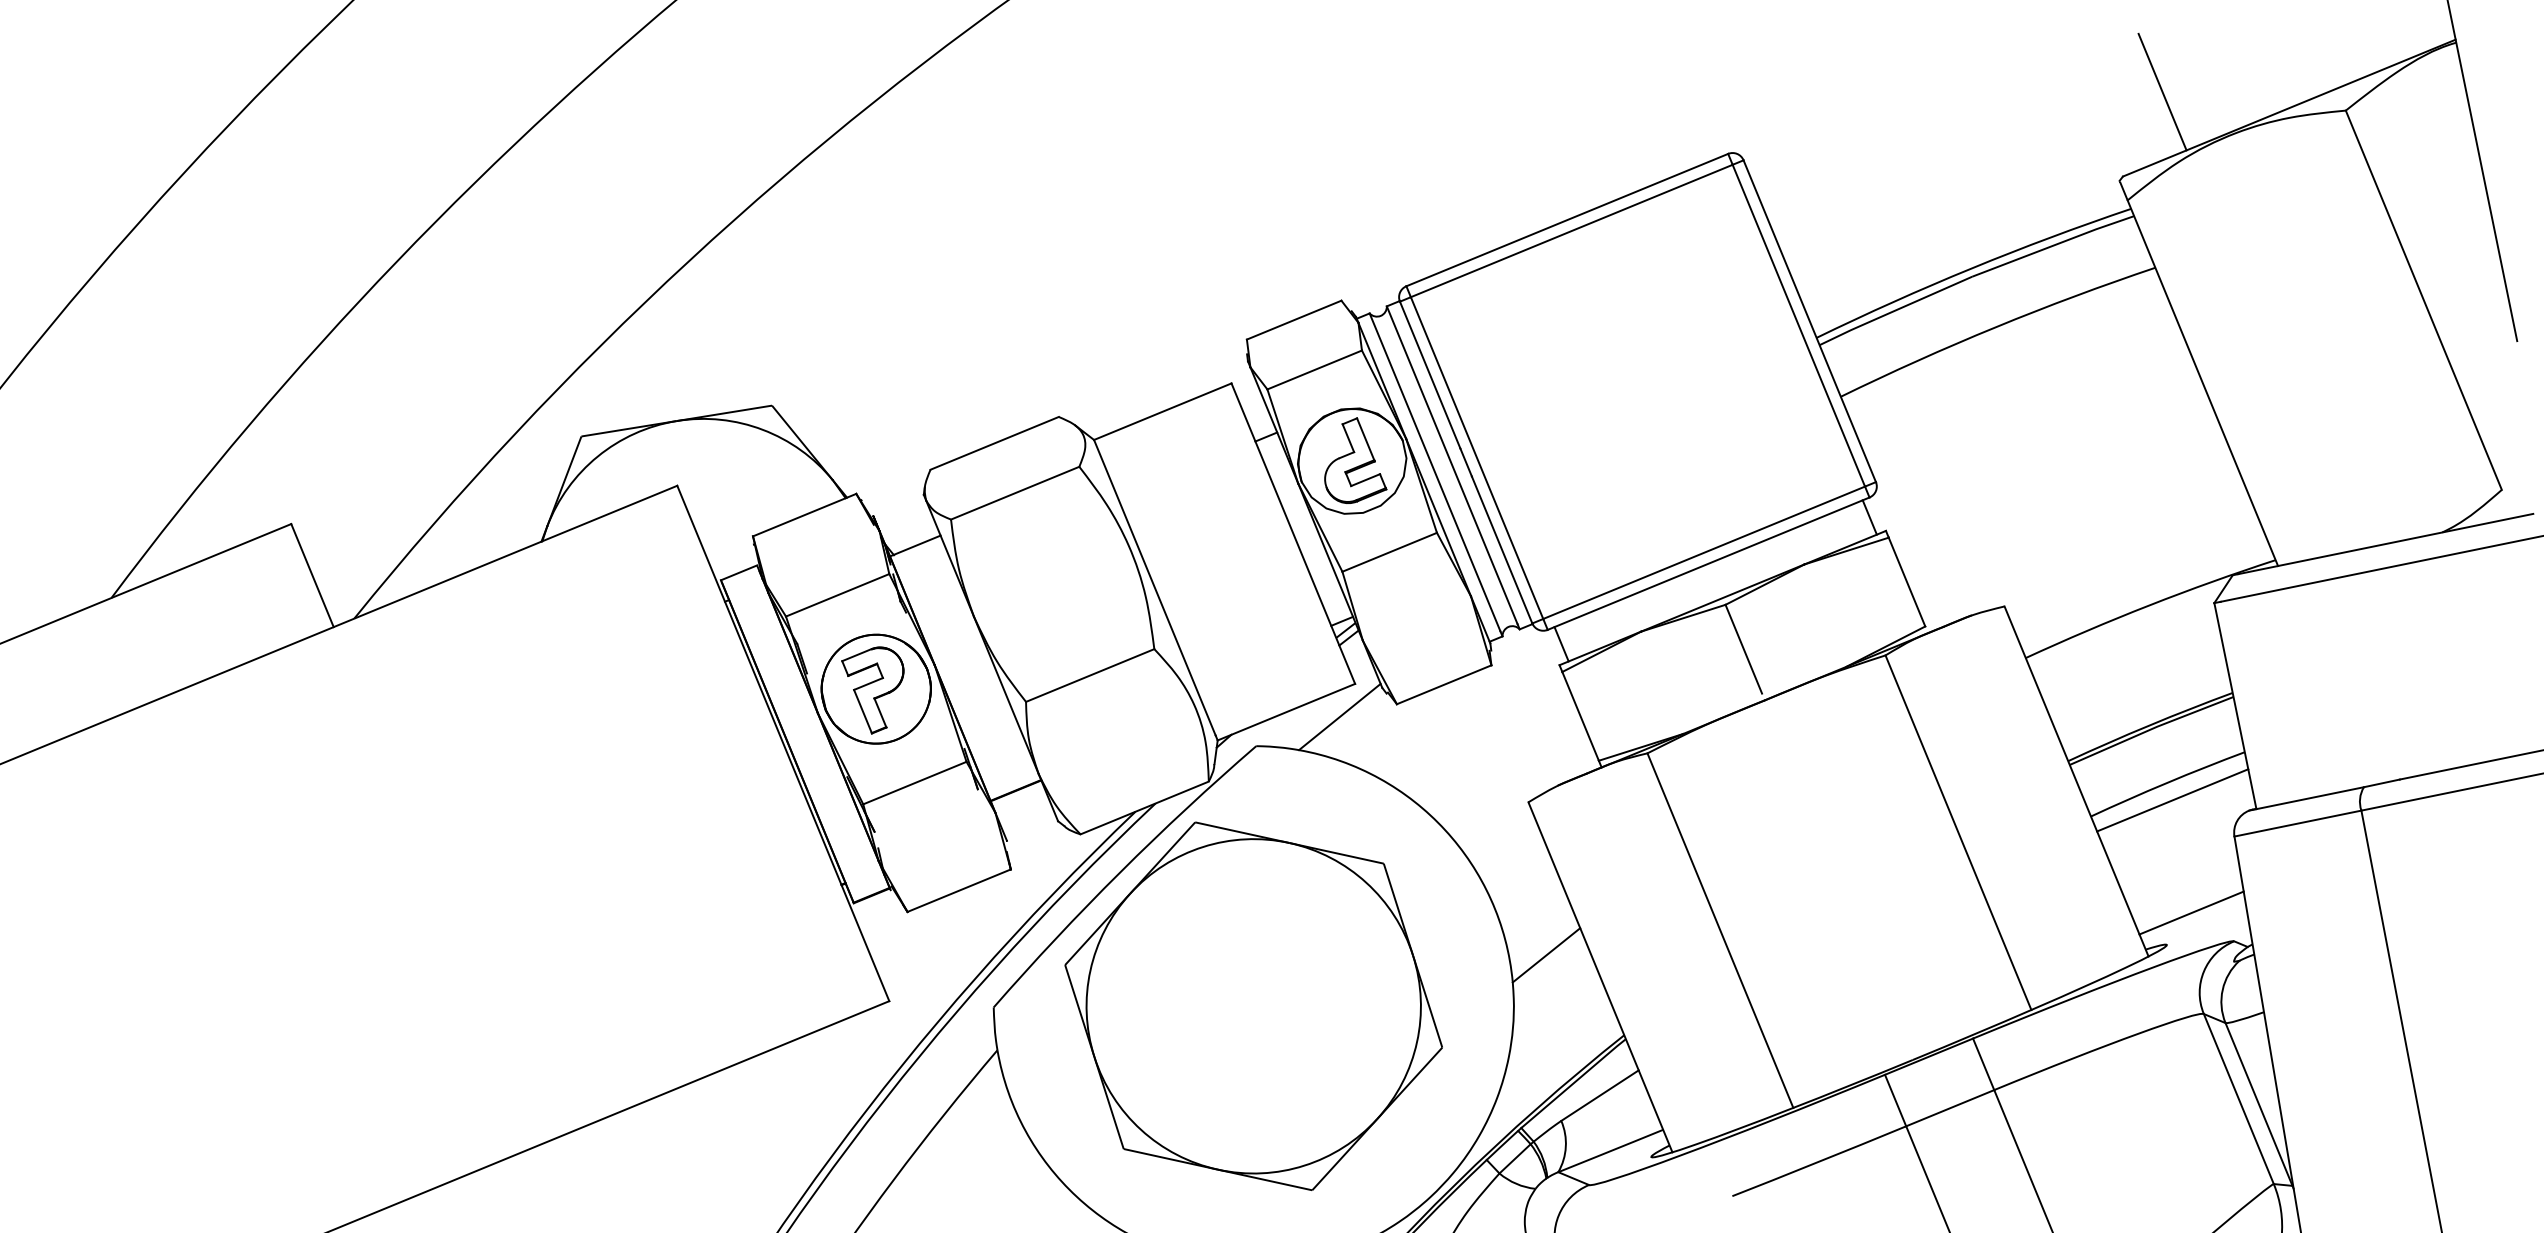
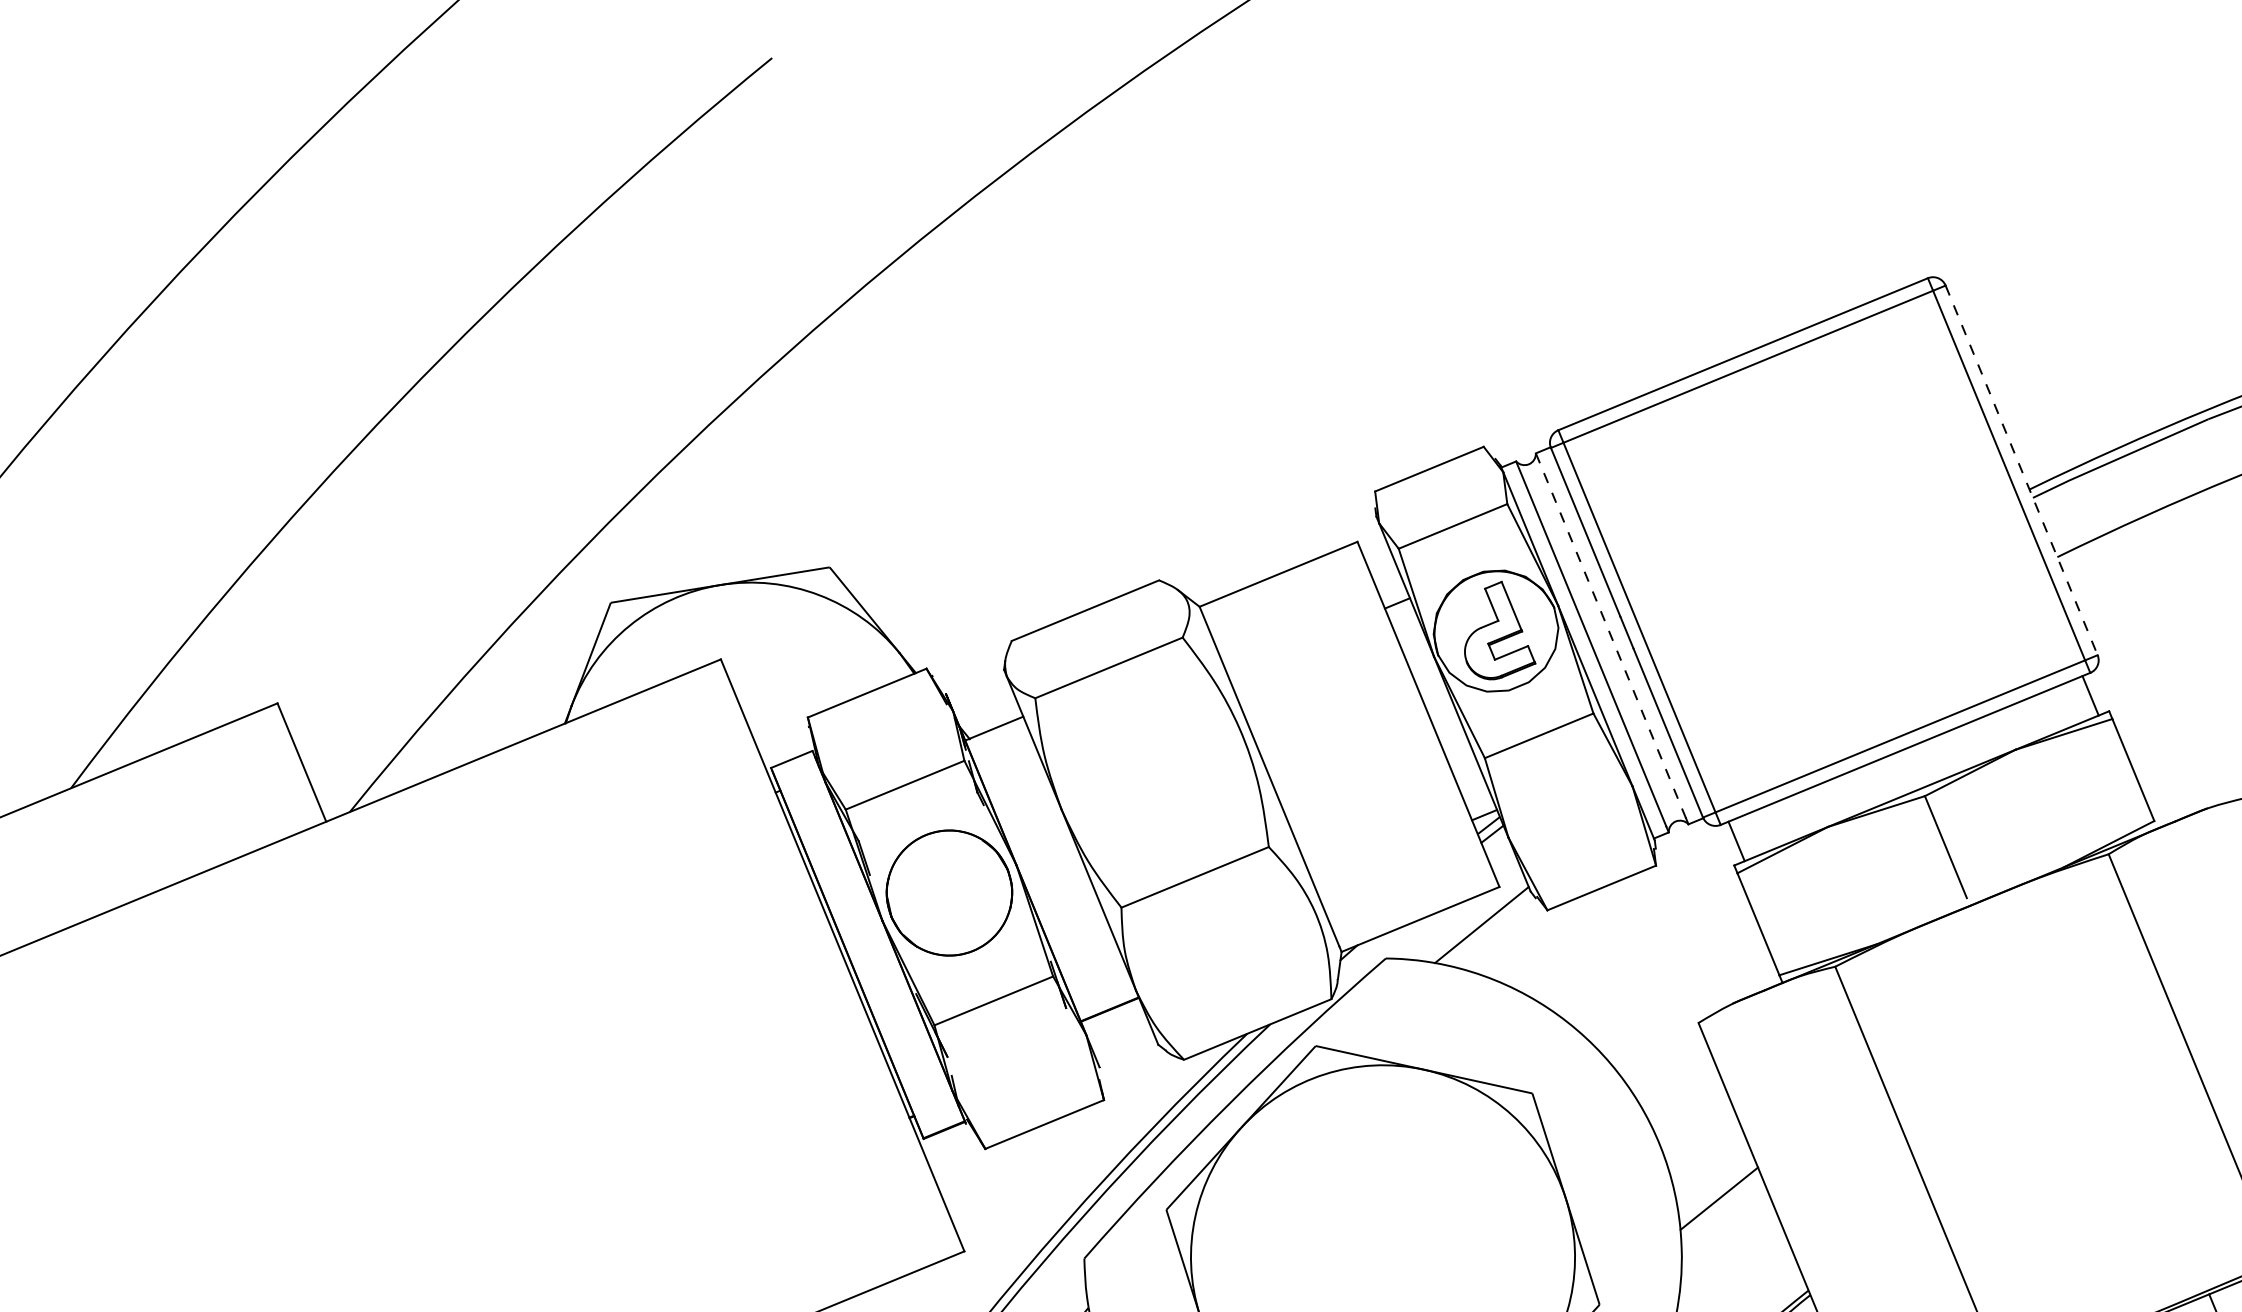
line: (1809, 321) -> (2021, 470), solid -> dashed
line: (1452, 465) -> (1611, 636), solid -> dashed
part: (872, 690) -> (945, 894), removed

